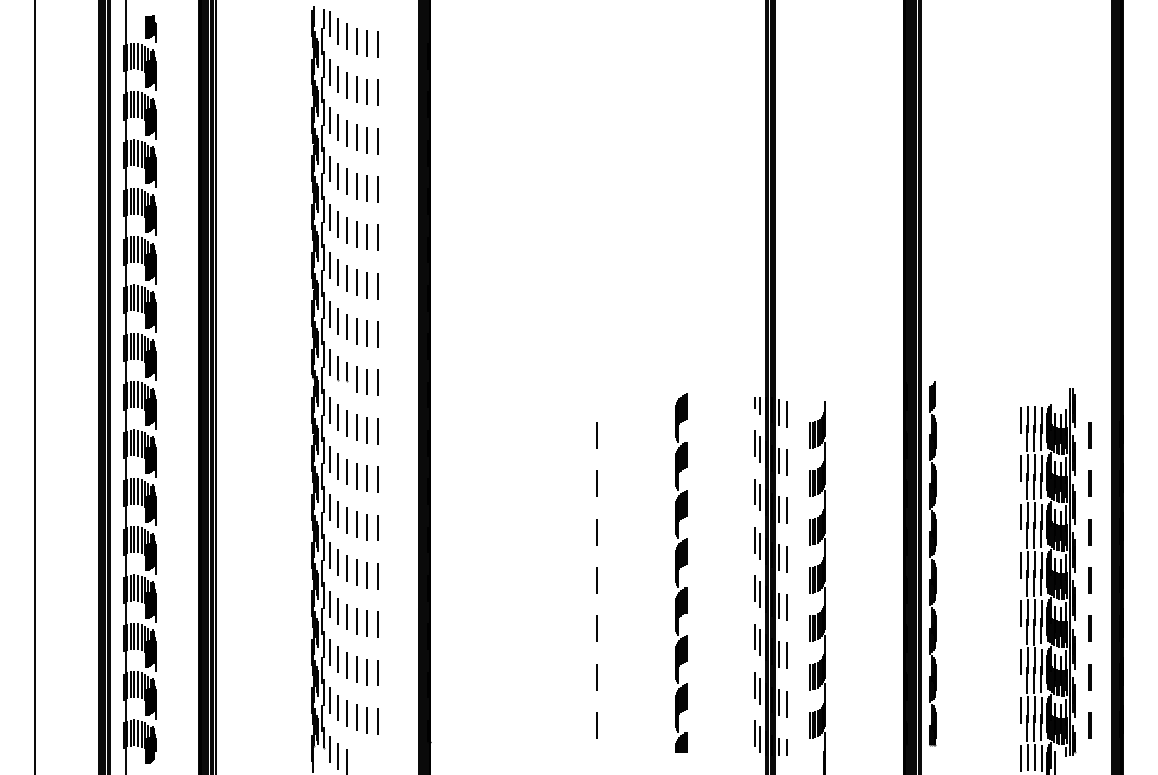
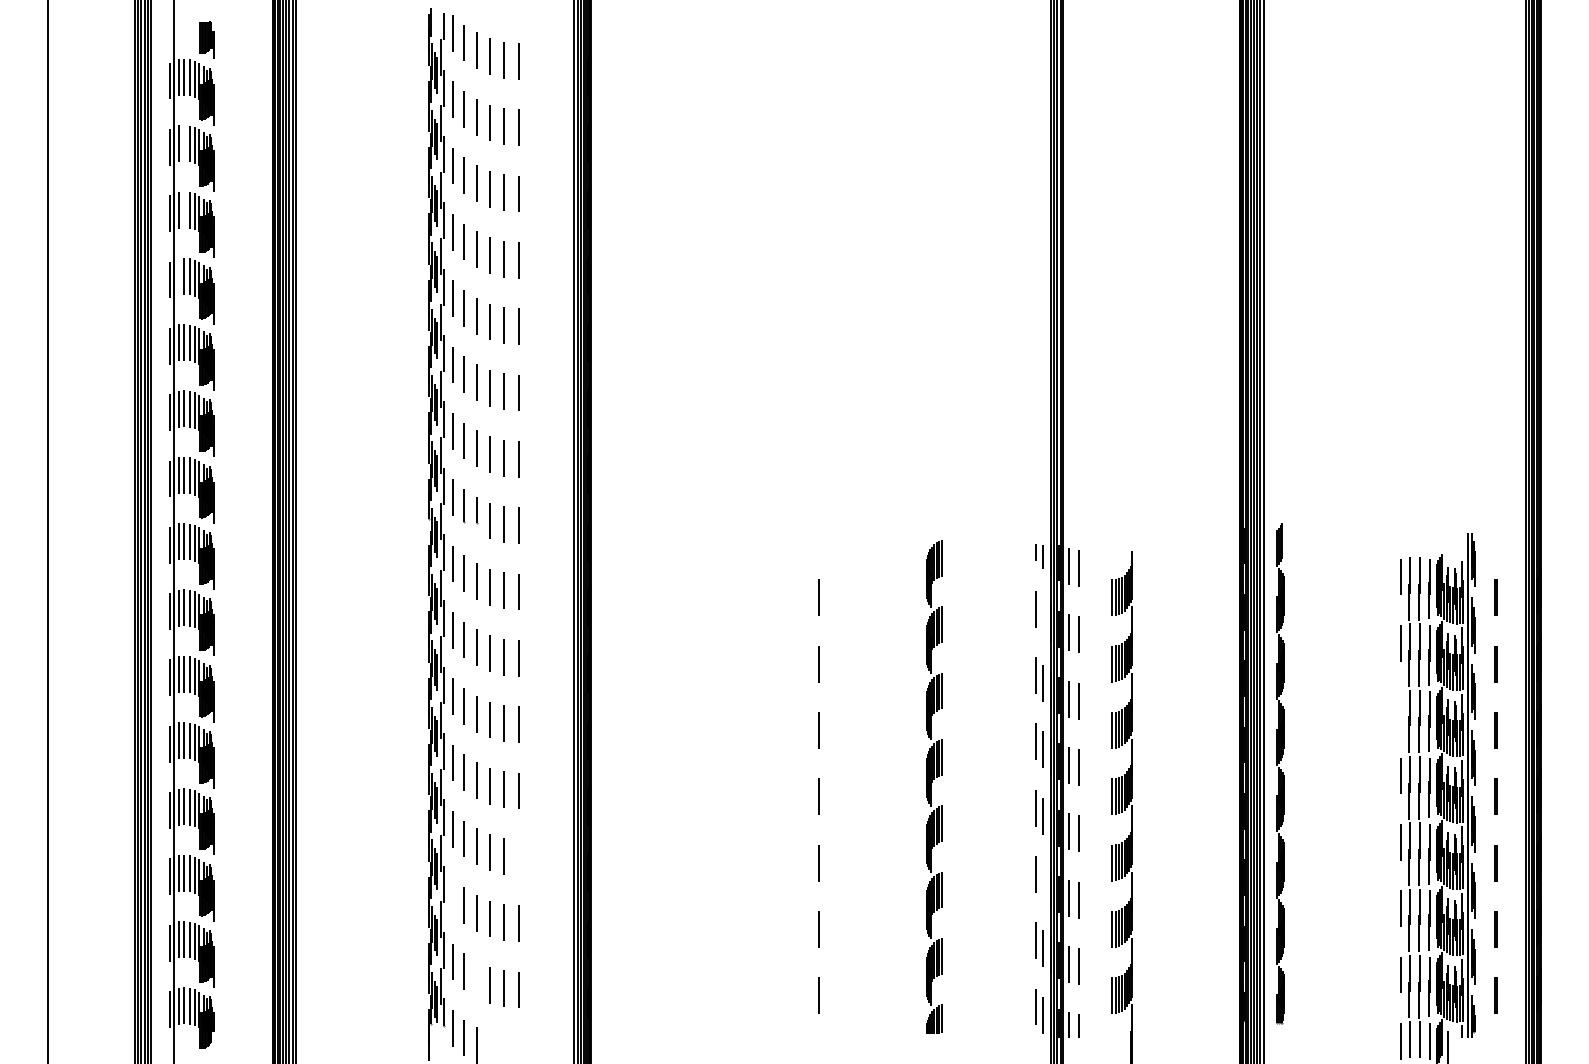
line: (134, 104) -> (184, 143), removed
line: (134, 152) -> (184, 209), removed
line: (130, 201) -> (179, 276), removed
line: (759, 449) -> (1042, 616), removed
line: (1020, 516) -> (1400, 709), removed
line: (377, 624) -> (518, 857), removed
line: (759, 642) -> (1042, 882), removed
line: (330, 652) -> (453, 895), removed
line: (347, 713) -> (476, 979), removed

